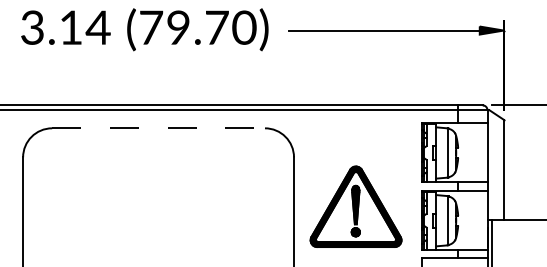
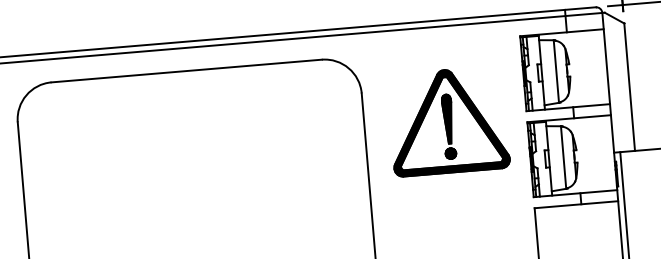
line: (159, 128) -> (187, 71), dashed -> solid
part: (355, 206) -> (447, 120), moved

